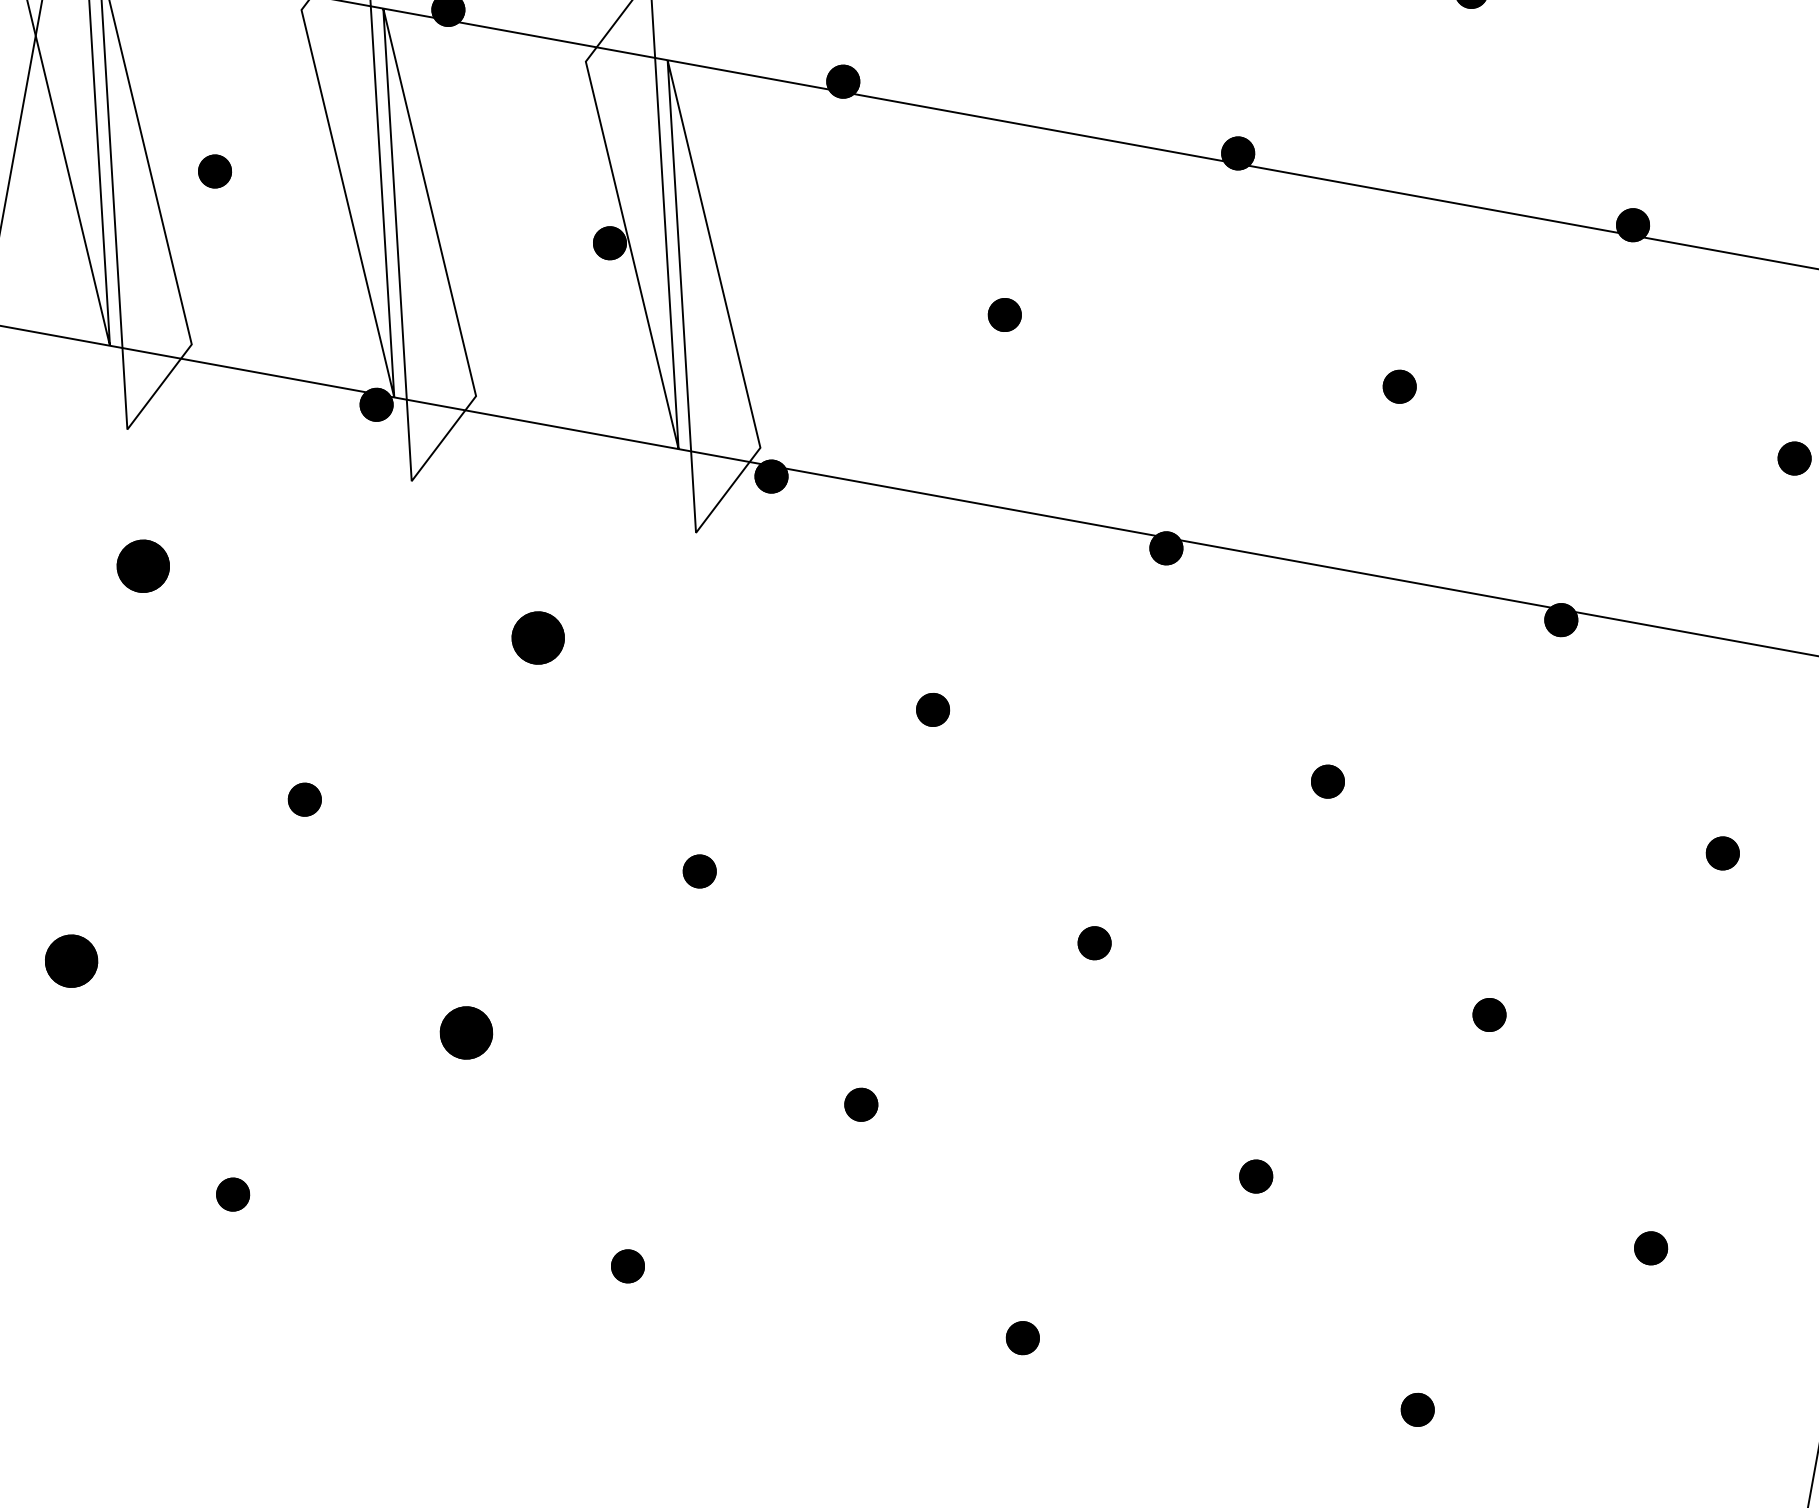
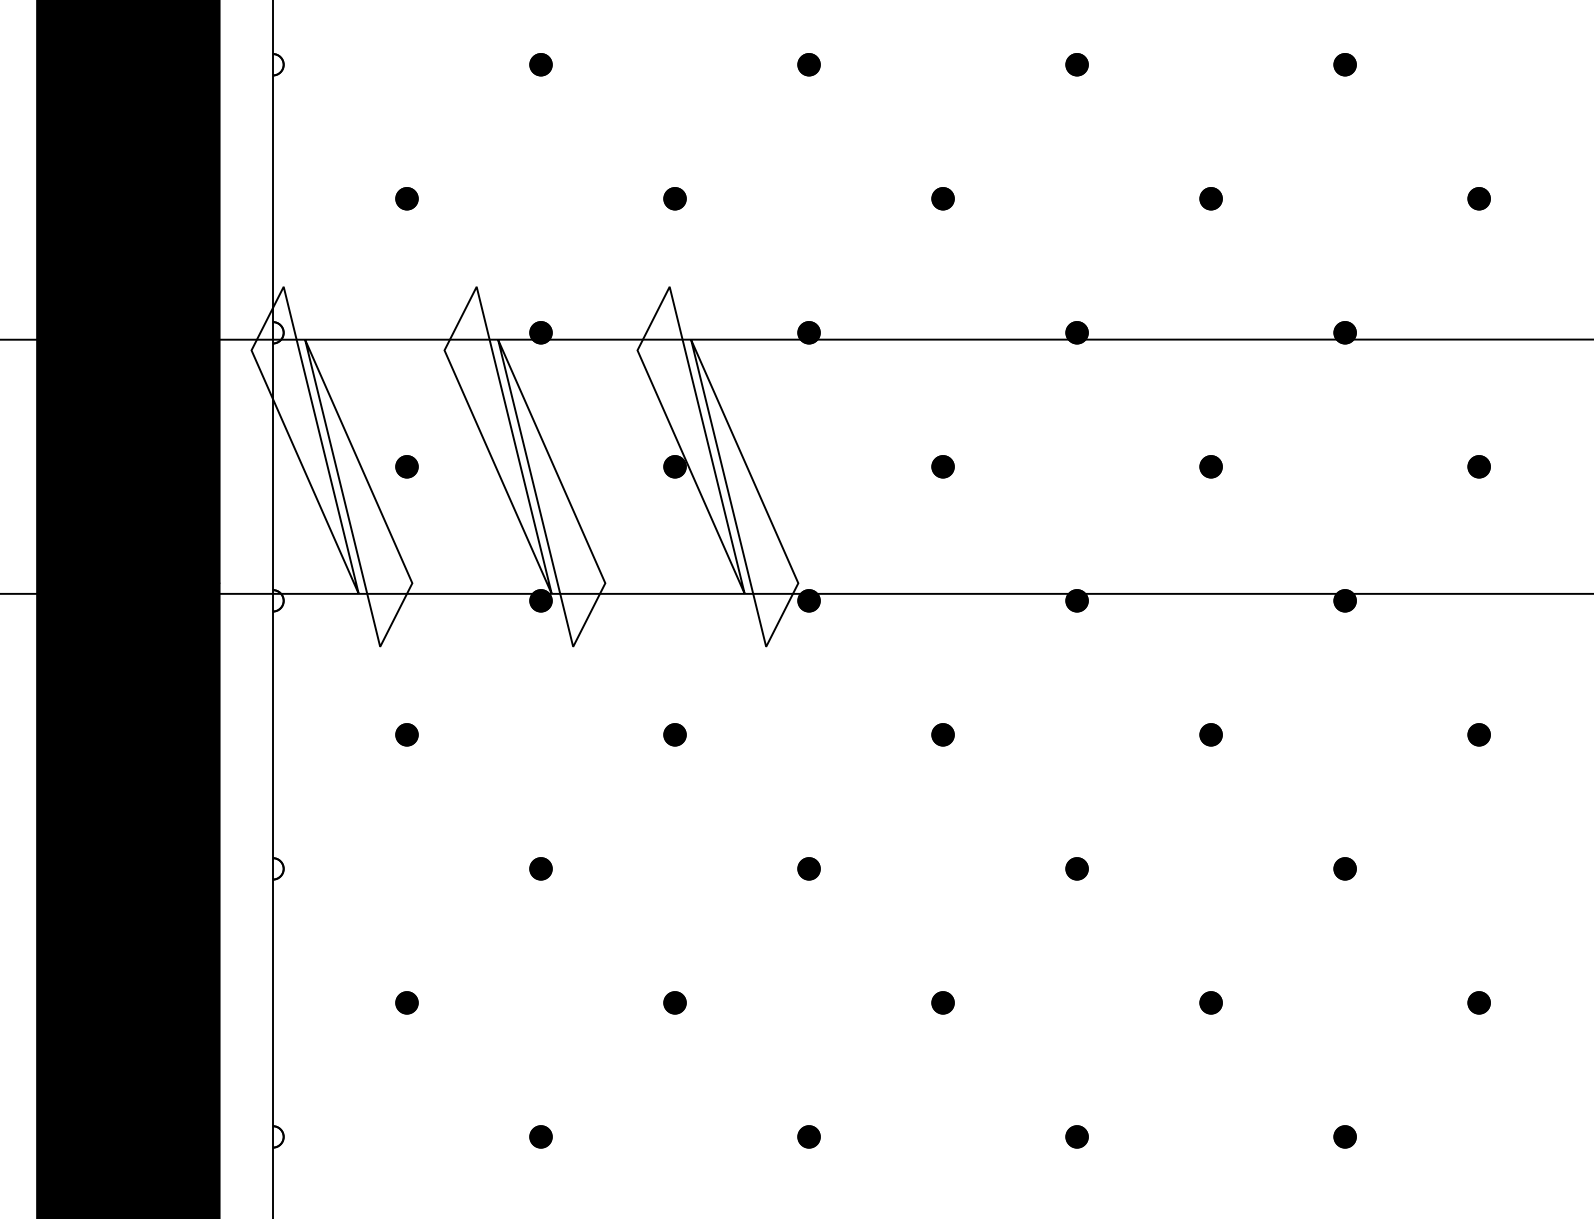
part: (142, 565) -> (406, 734), size x0.62
part: (537, 637) -> (674, 734), size x0.62
part: (70, 960) -> (406, 1002), size x0.62
part: (465, 1032) -> (674, 1002), size x0.62

